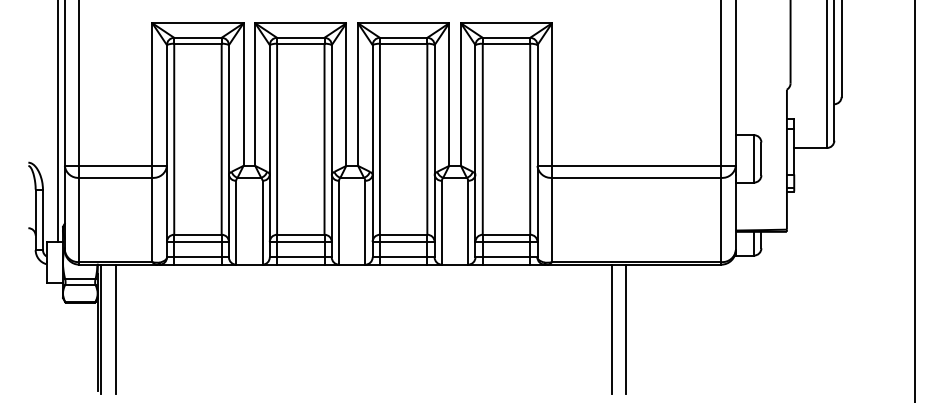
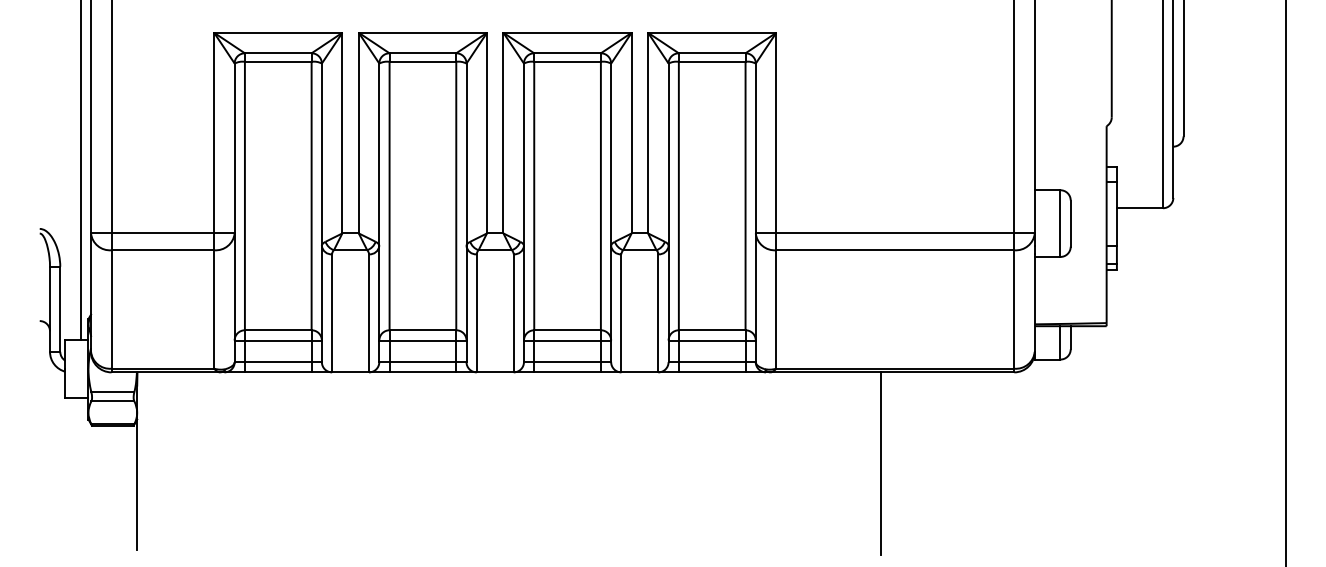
line: (101, 329) -> (142, 463), removed
line: (115, 329) -> (162, 463), removed
line: (611, 329) -> (860, 463), removed

